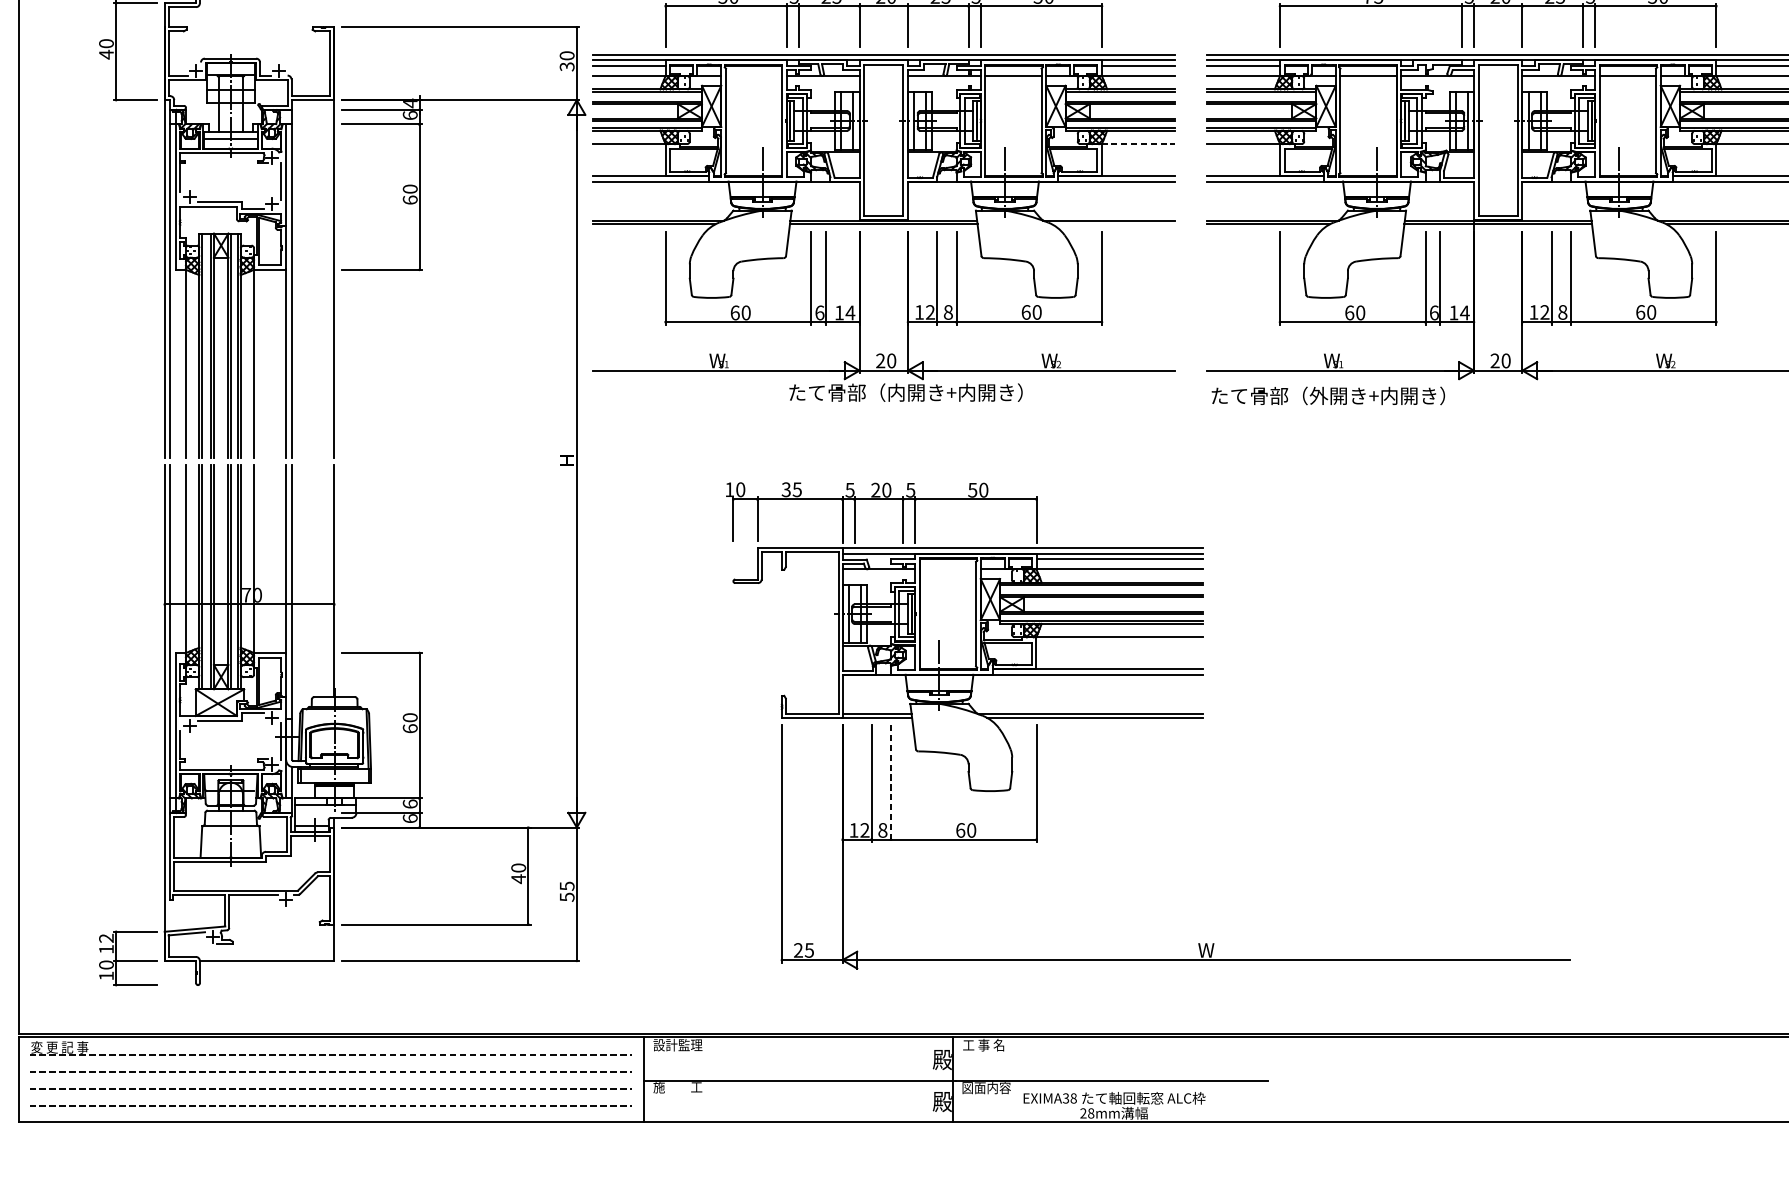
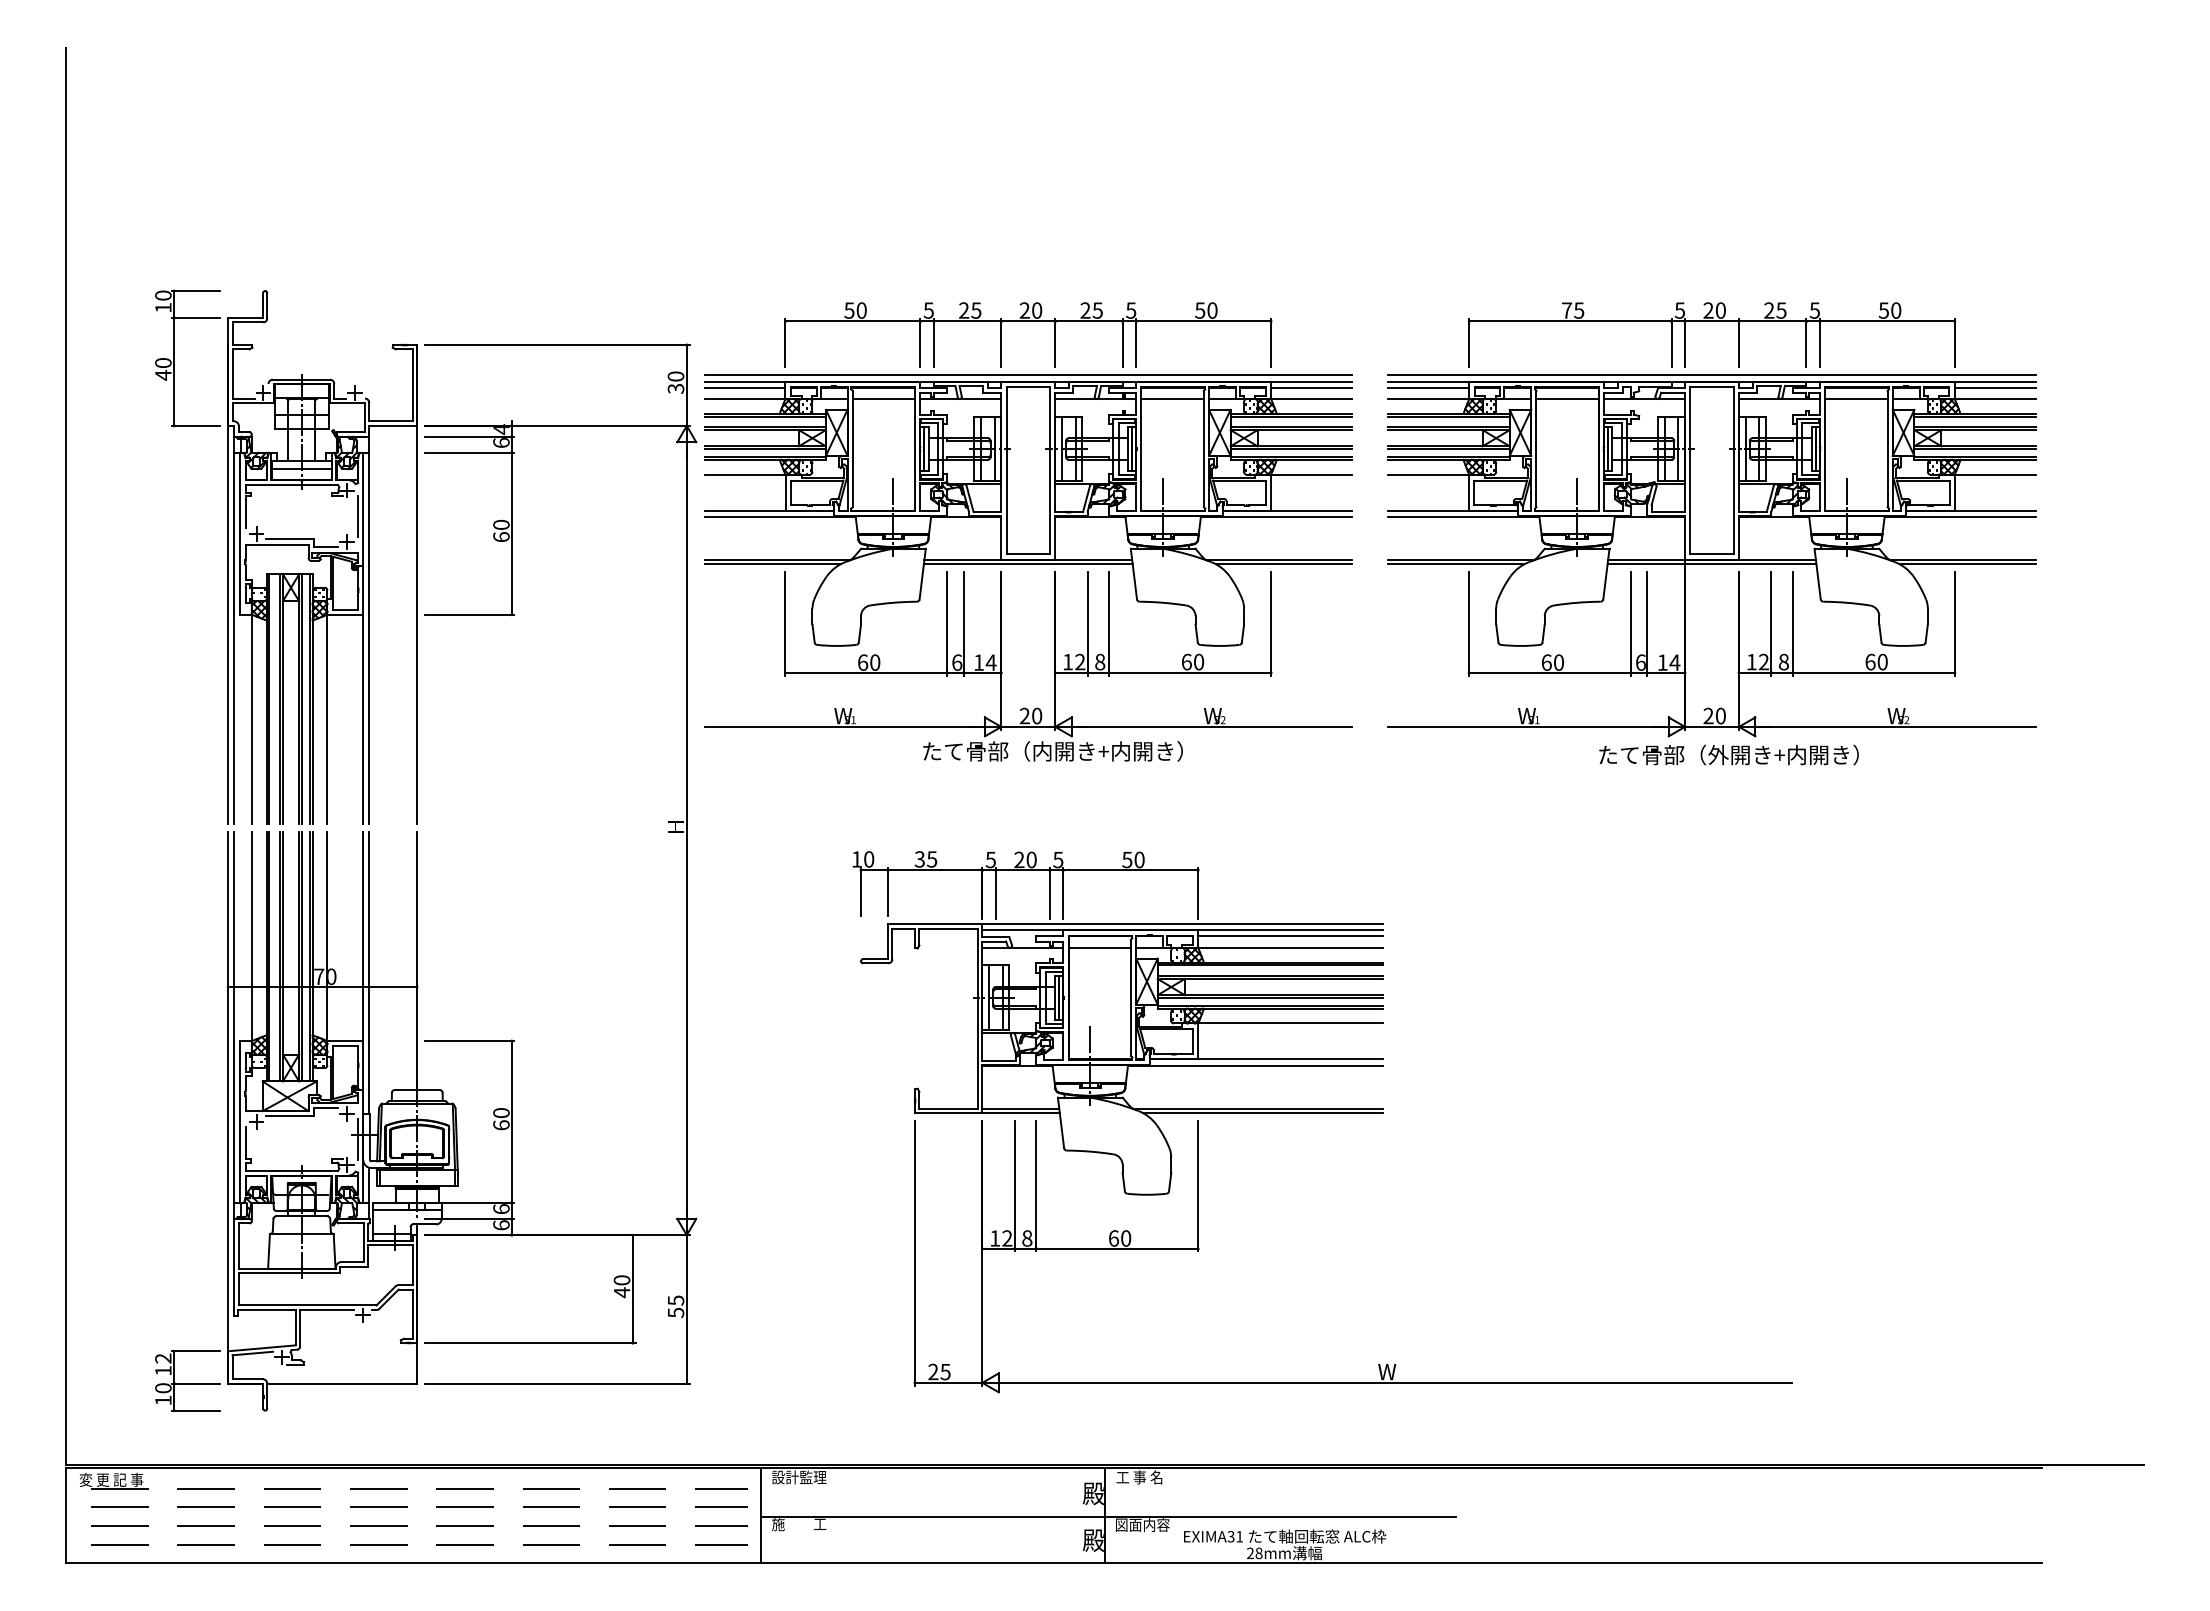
line: (753, 76) -> (883, 399), added
line: (1138, 143) -> (1311, 474), dashed -> solid
line: (1113, 224) -> (1283, 564), added
text: (1327, 395) -> (1728, 754), moved
line: (947, 568) -> (1099, 947), added
line: (891, 783) -> (1036, 1186), dashed -> solid
text: (1073, 1098) -> (1239, 1536), EXIMA38 -> EXIMA31

